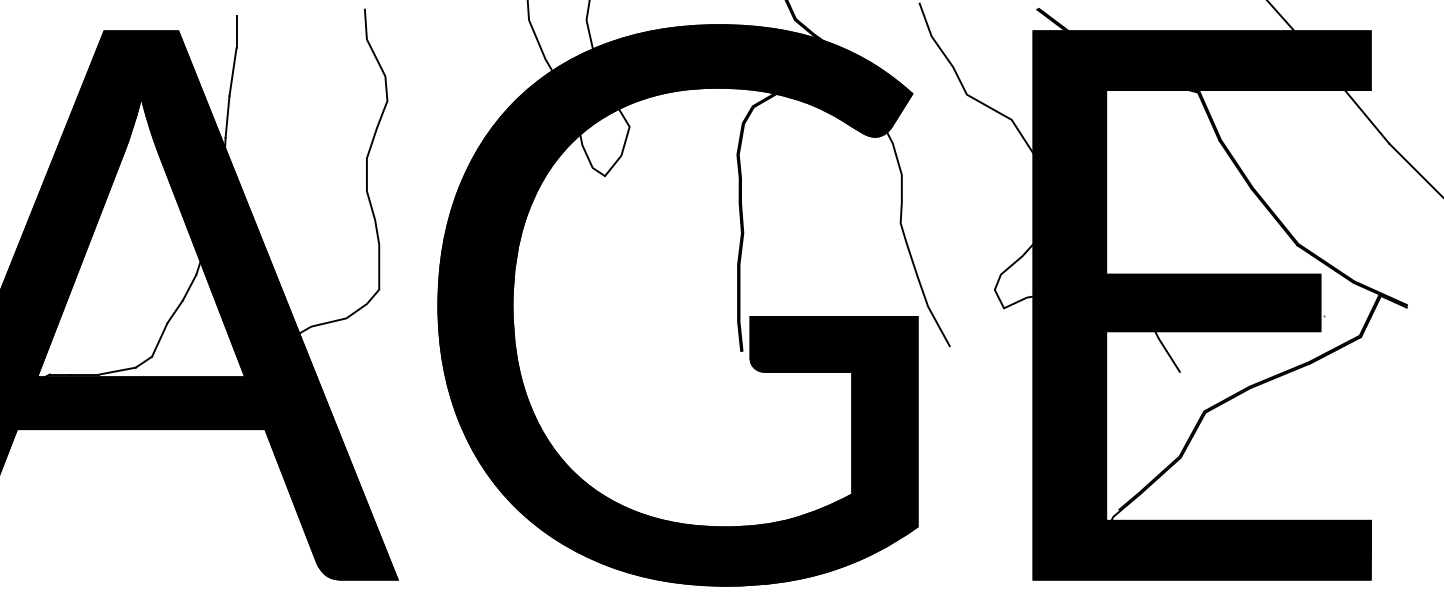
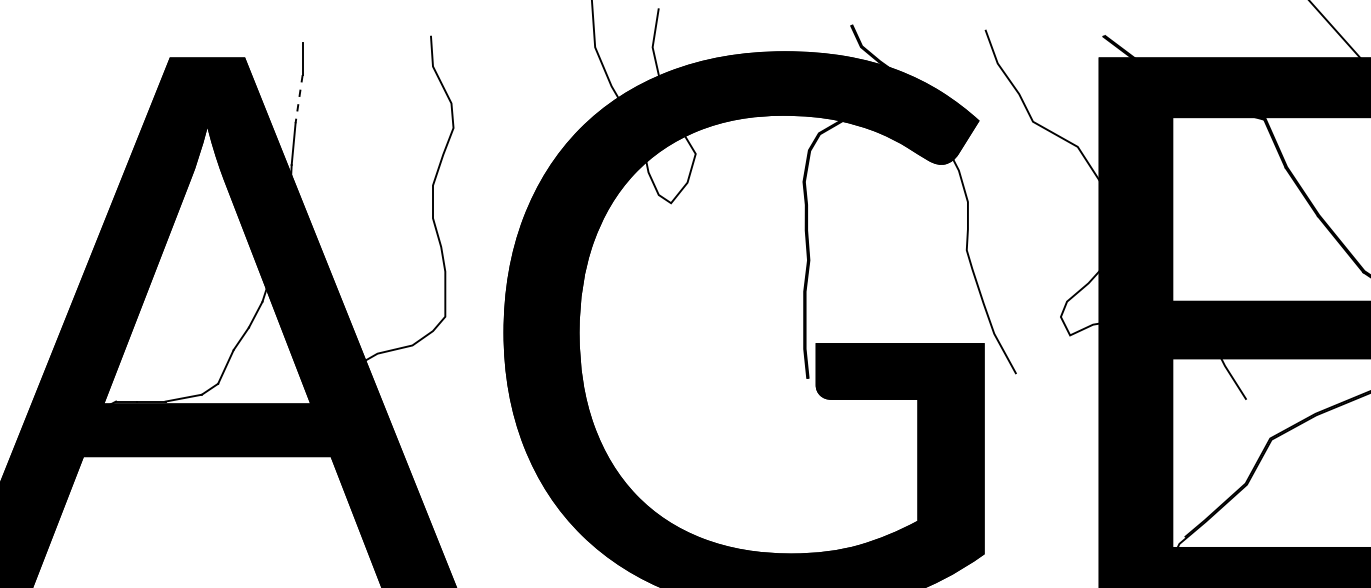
line: (232, 72) -> (298, 99), solid -> dashed

